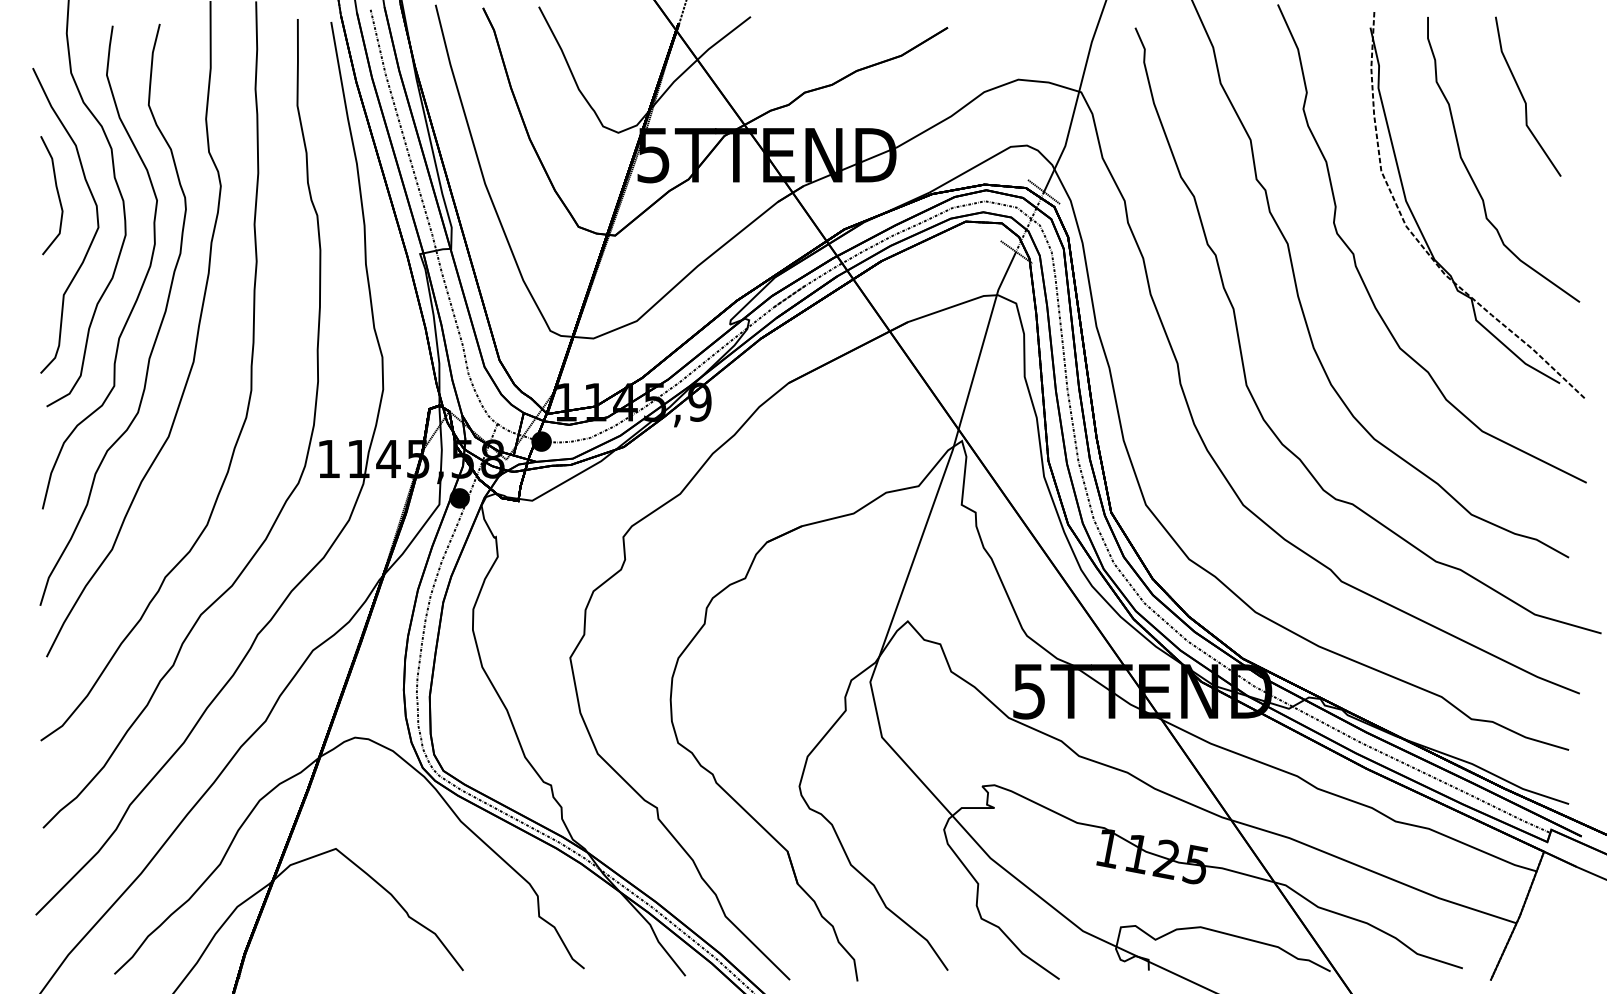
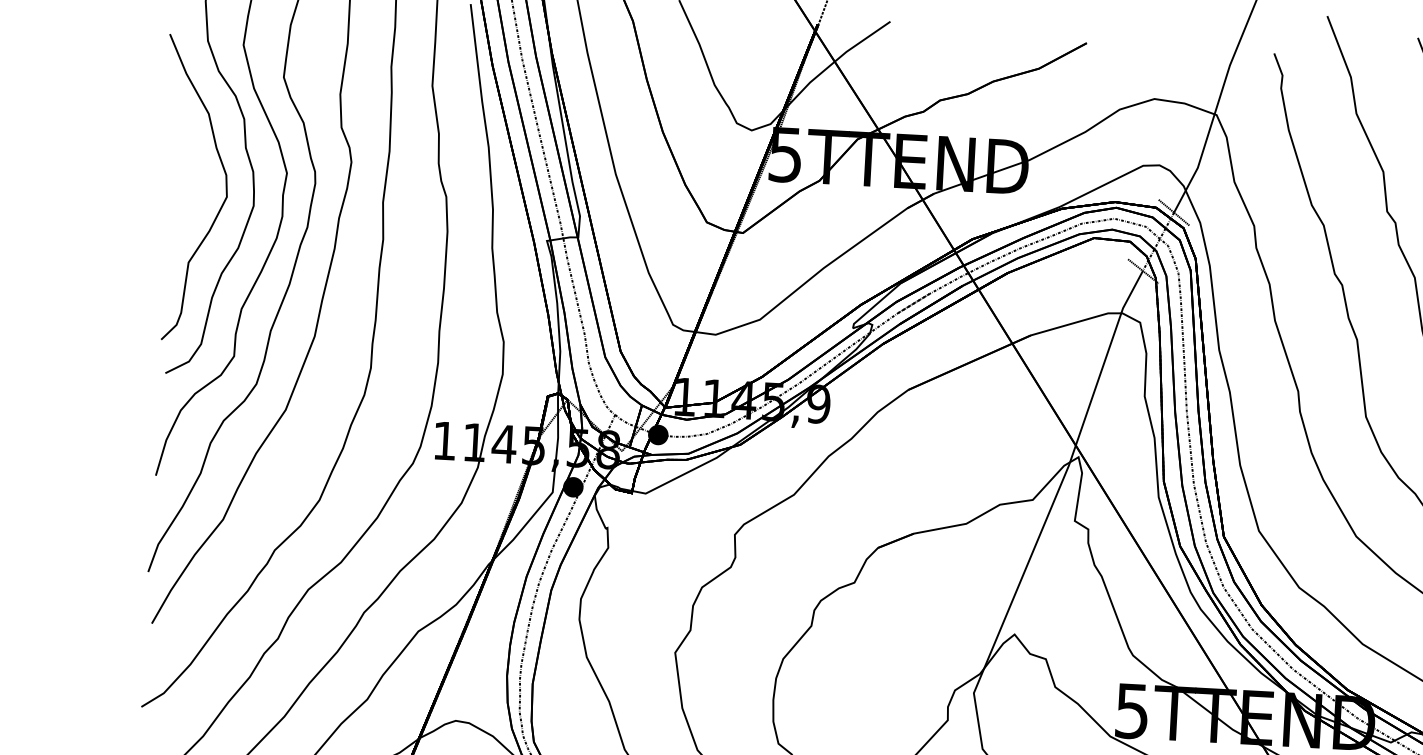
part: (51, 195) -> (181, 162), removed

